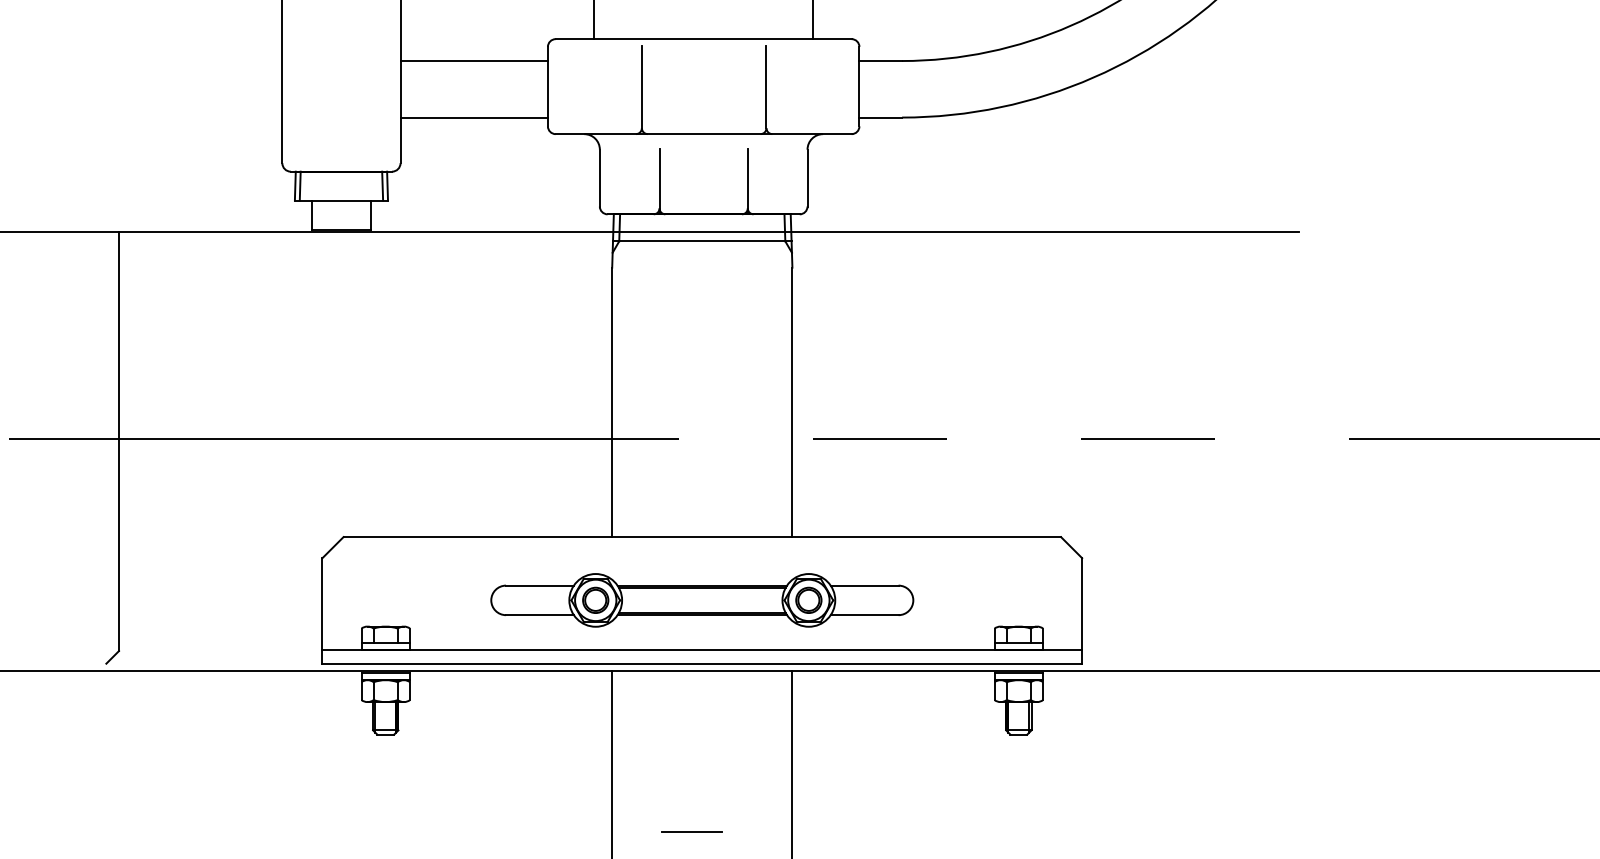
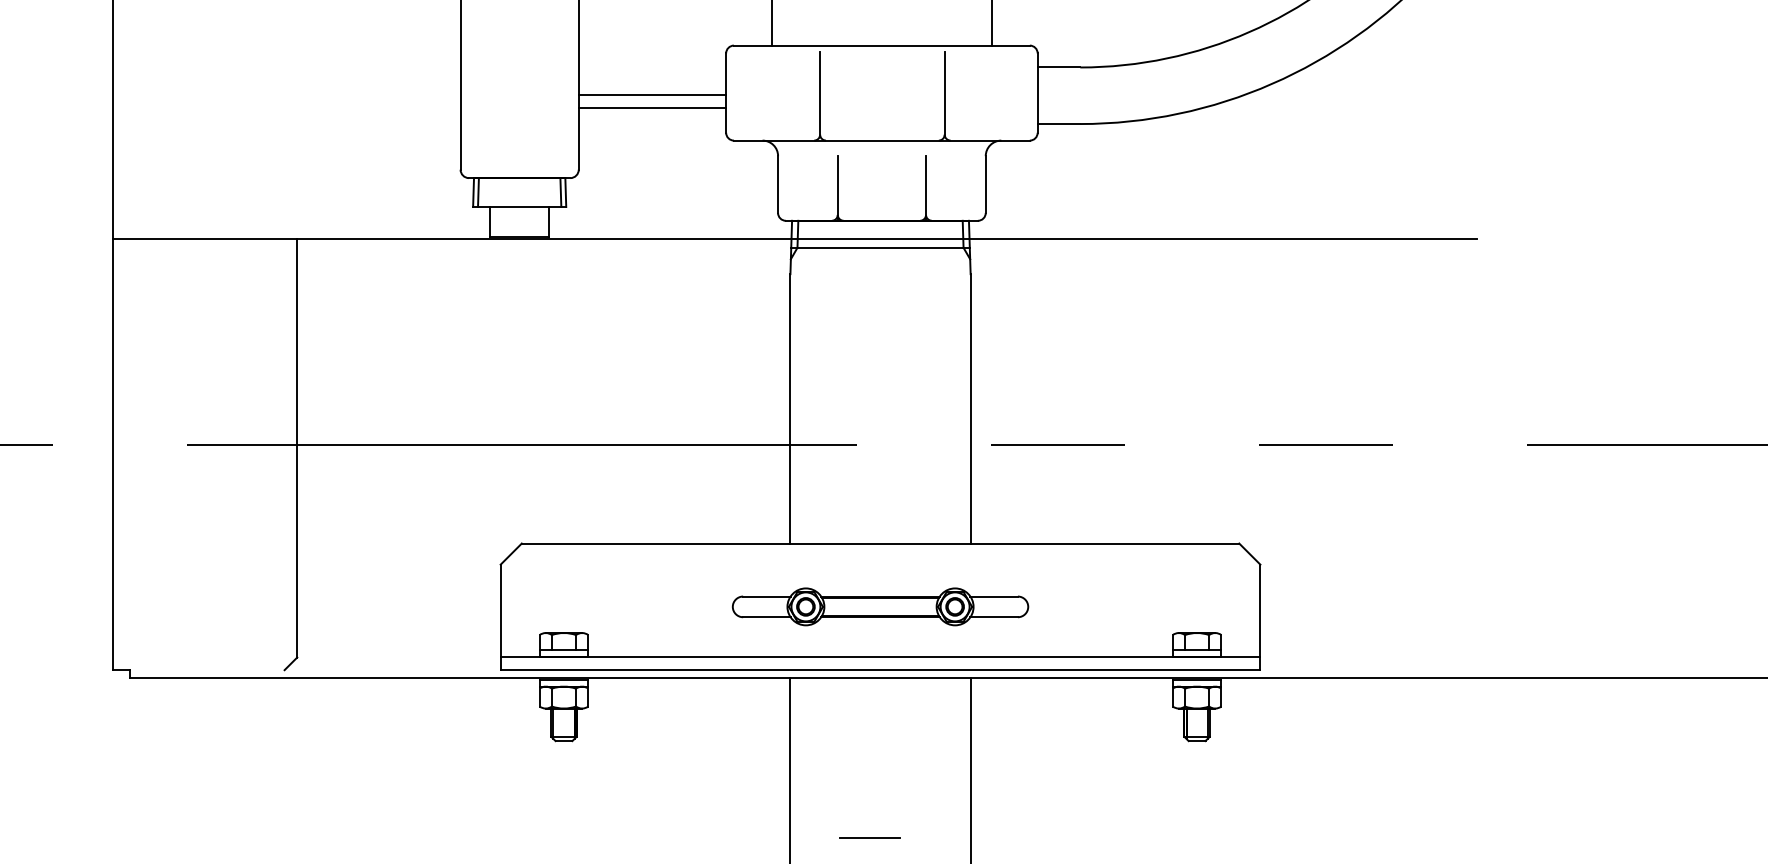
line: (474, 61) -> (652, 108), moved
line: (474, 118) -> (652, 95), moved
part: (702, 600) -> (880, 606), size x0.7

